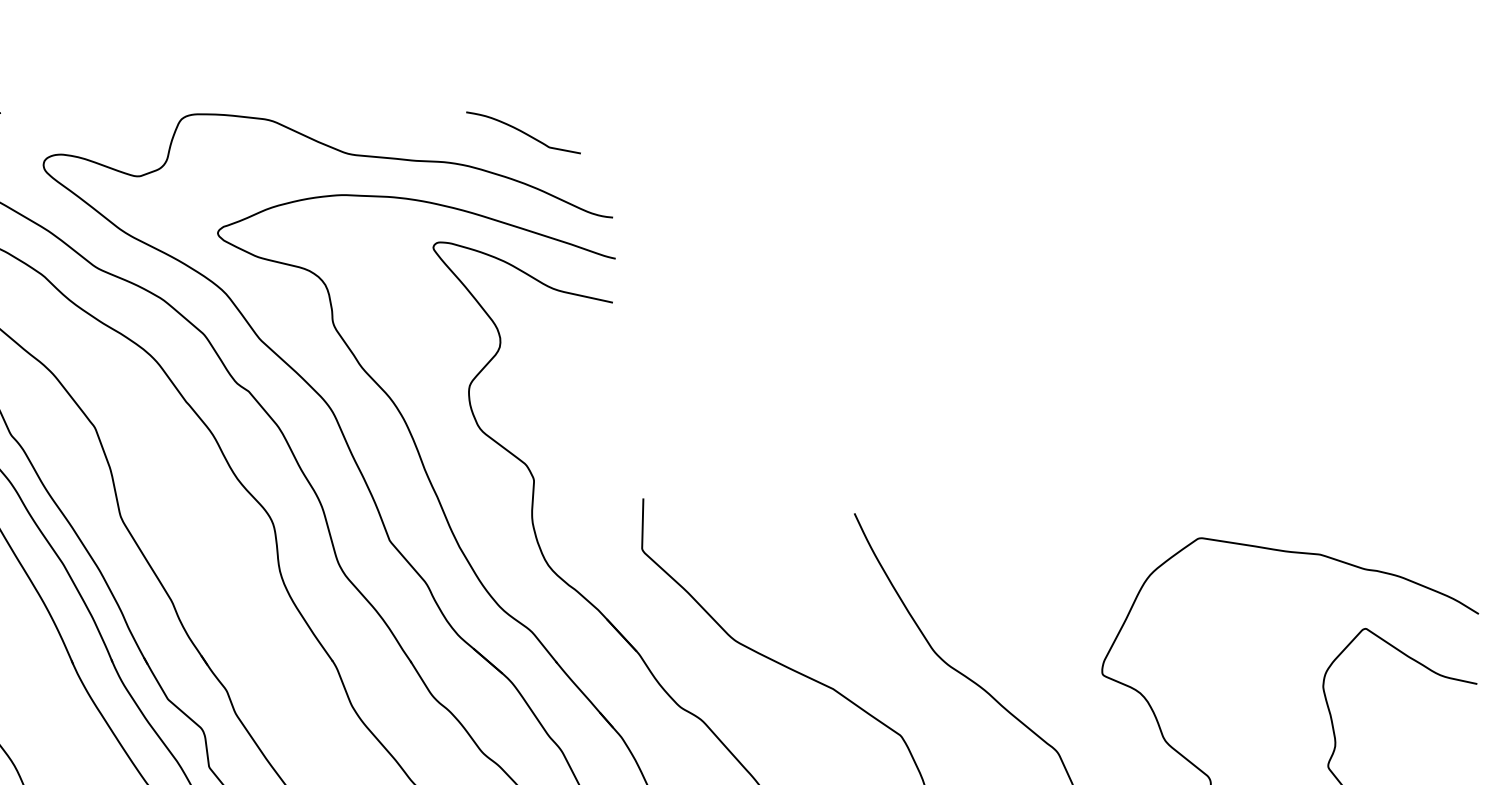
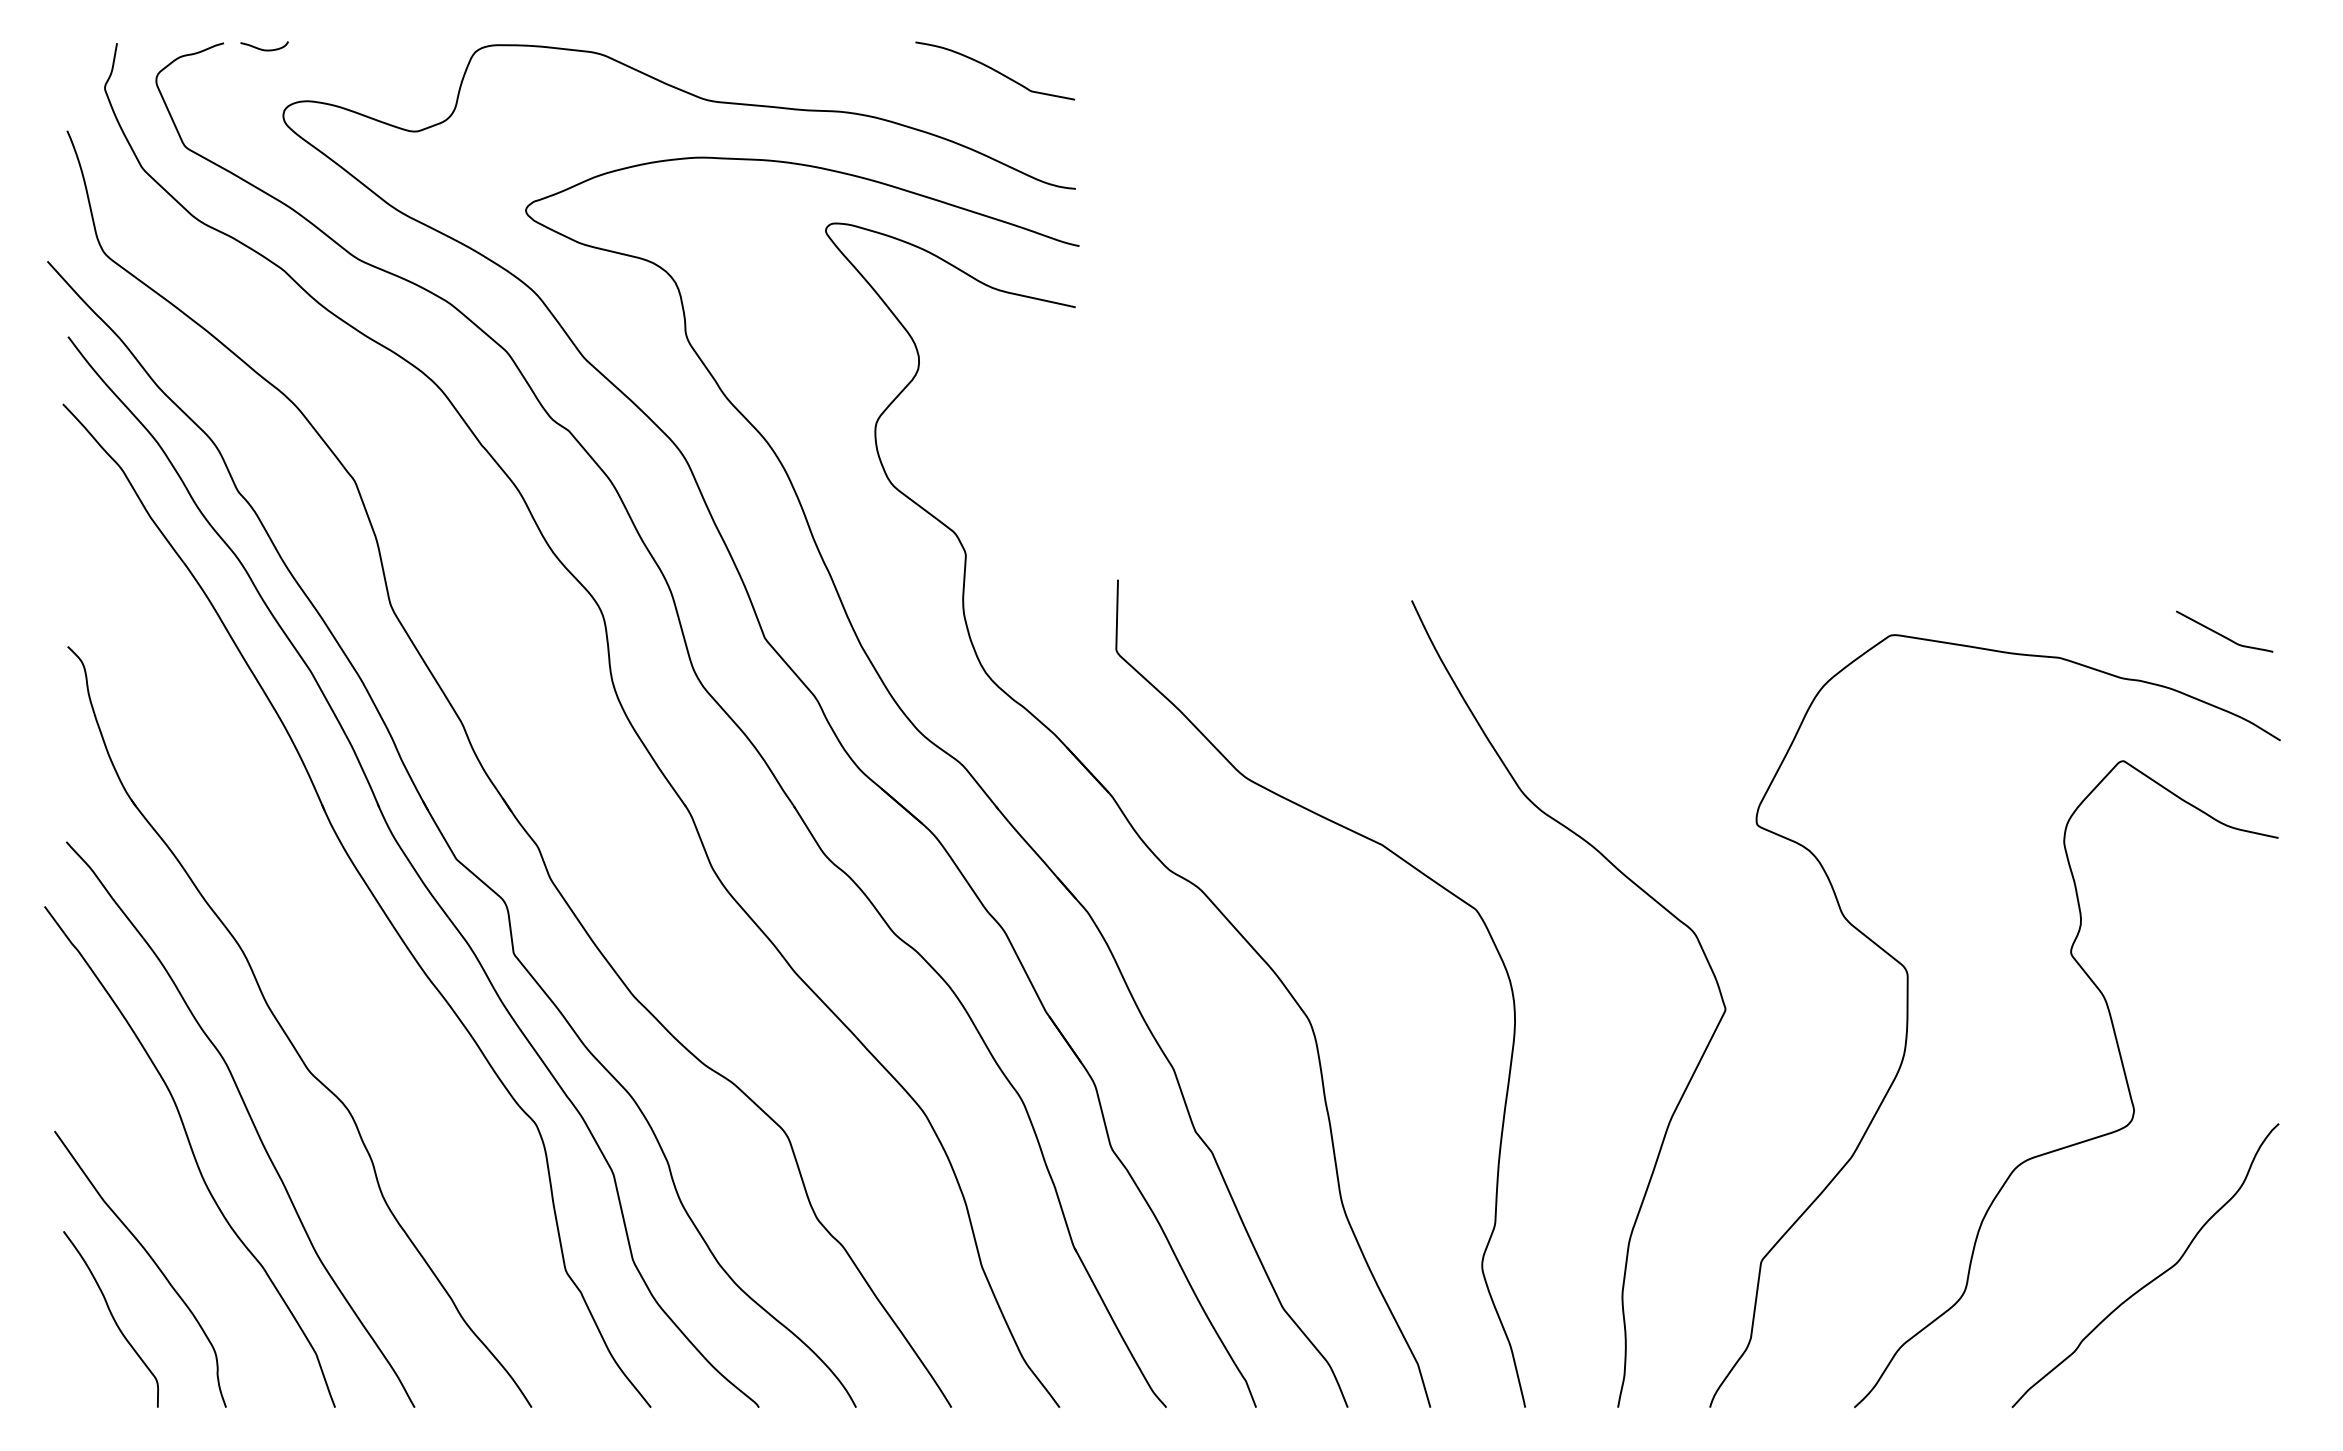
curve: (30, 117) -> (264, 49), added
curve: (523, 132) -> (995, 70), moved
curve: (1437, 537) -> (2222, 634), added

